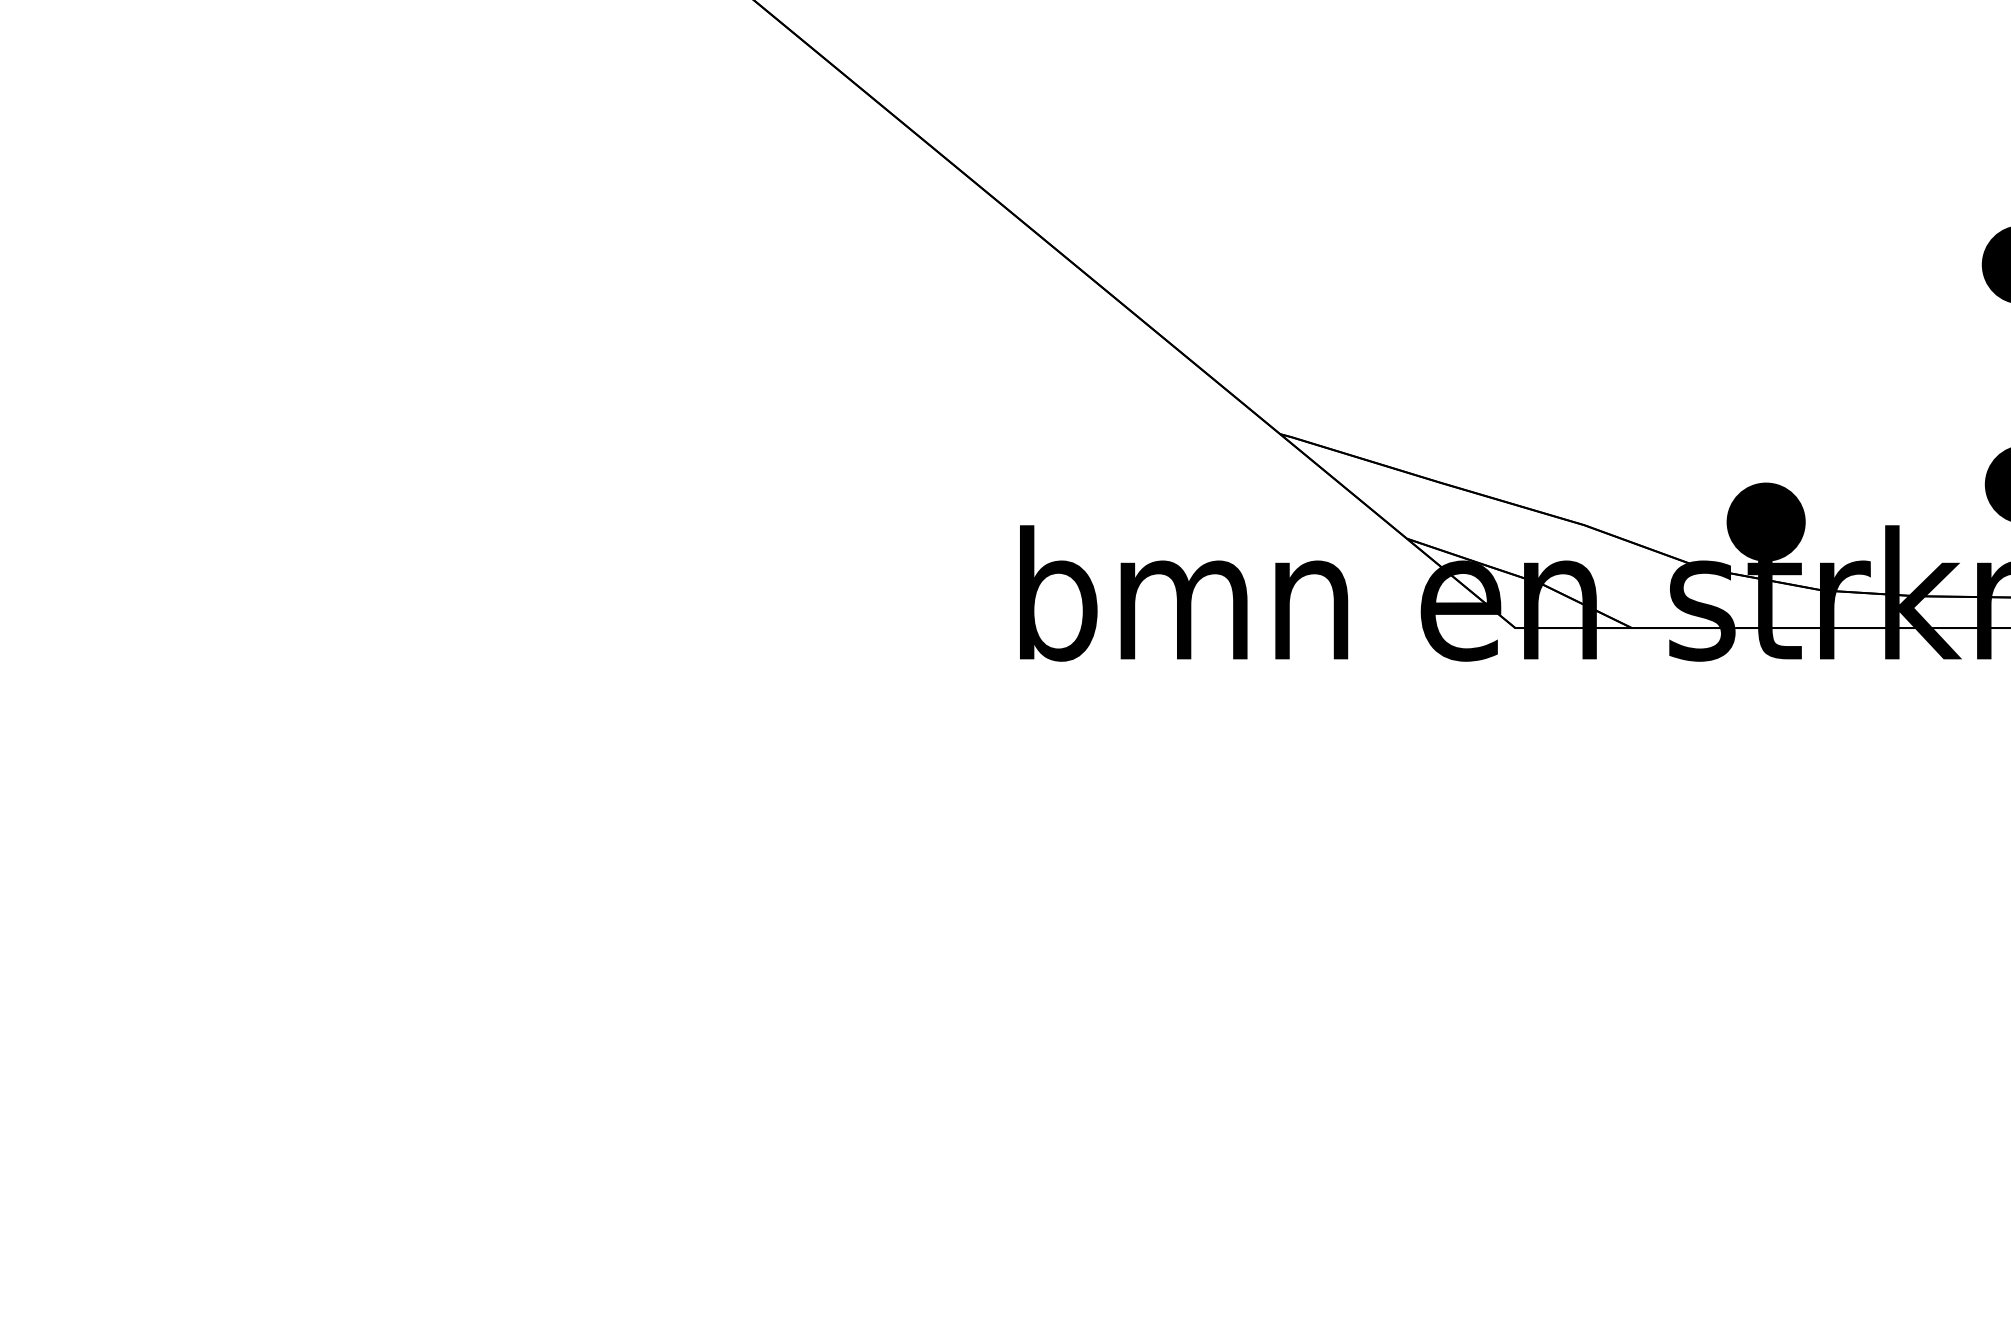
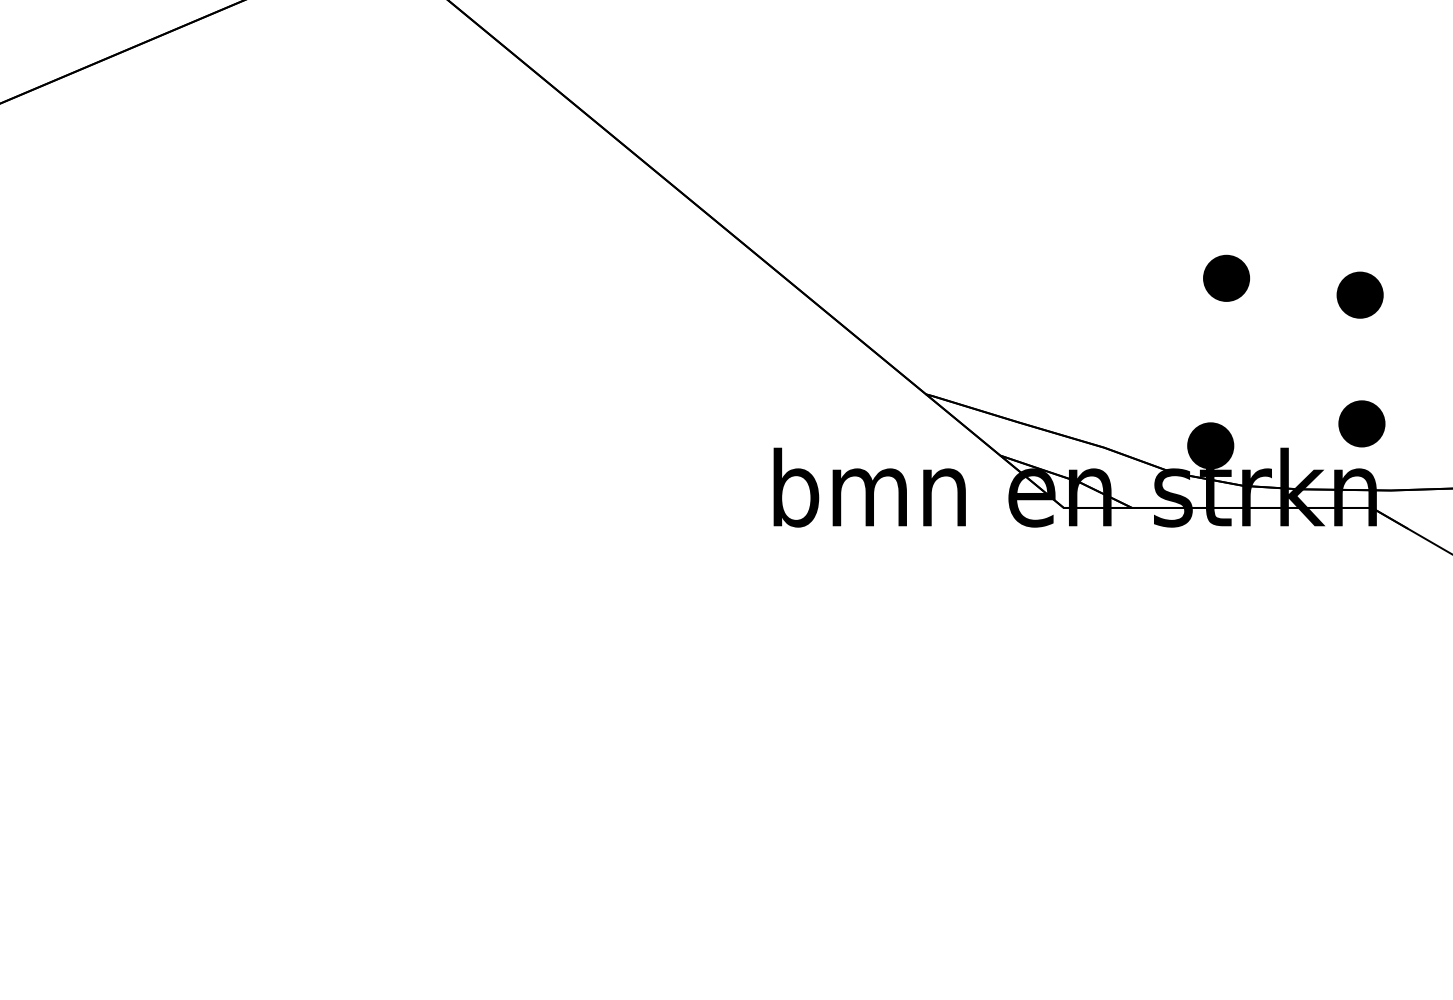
part: (1793, 234) -> (1226, 277), added

